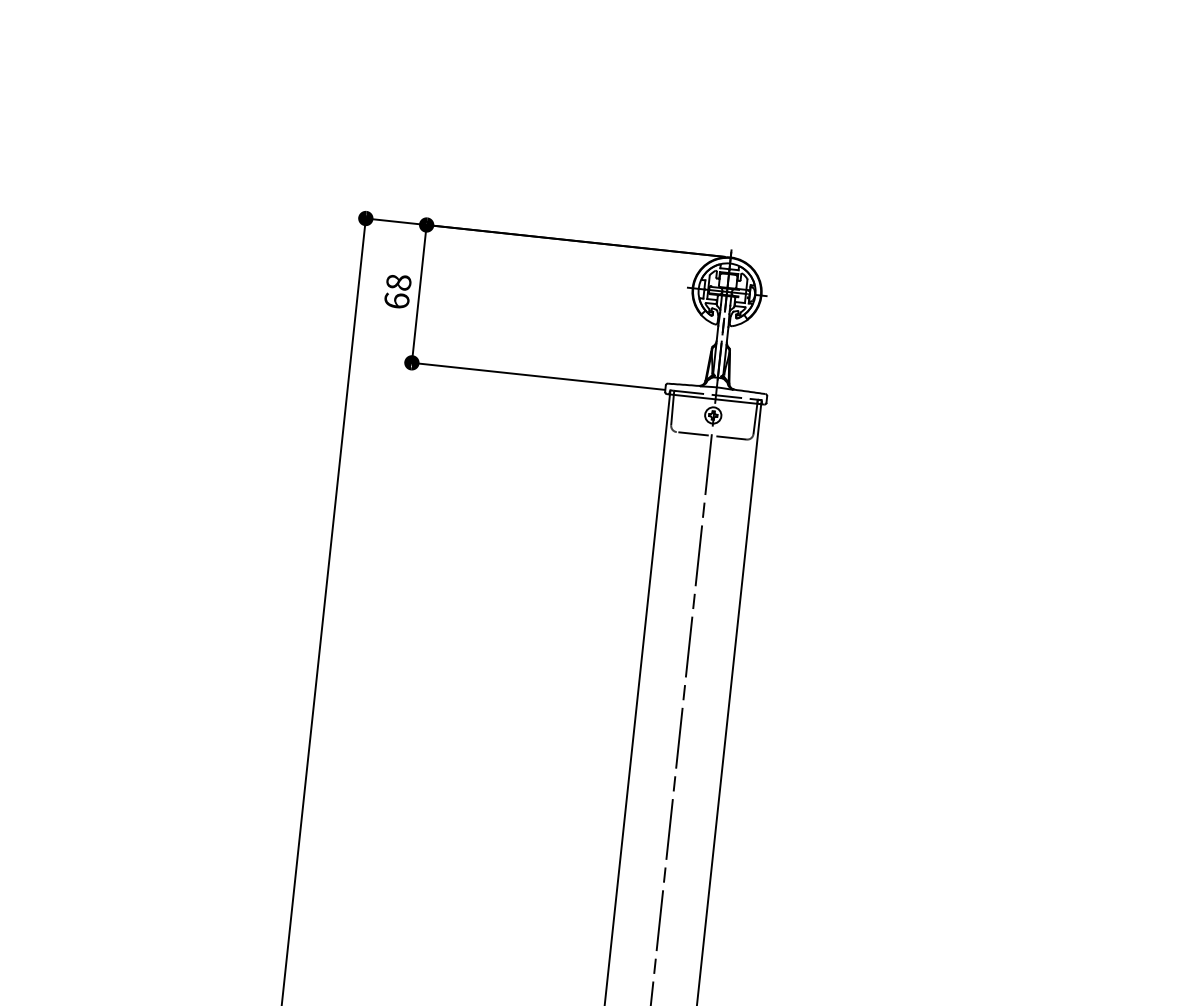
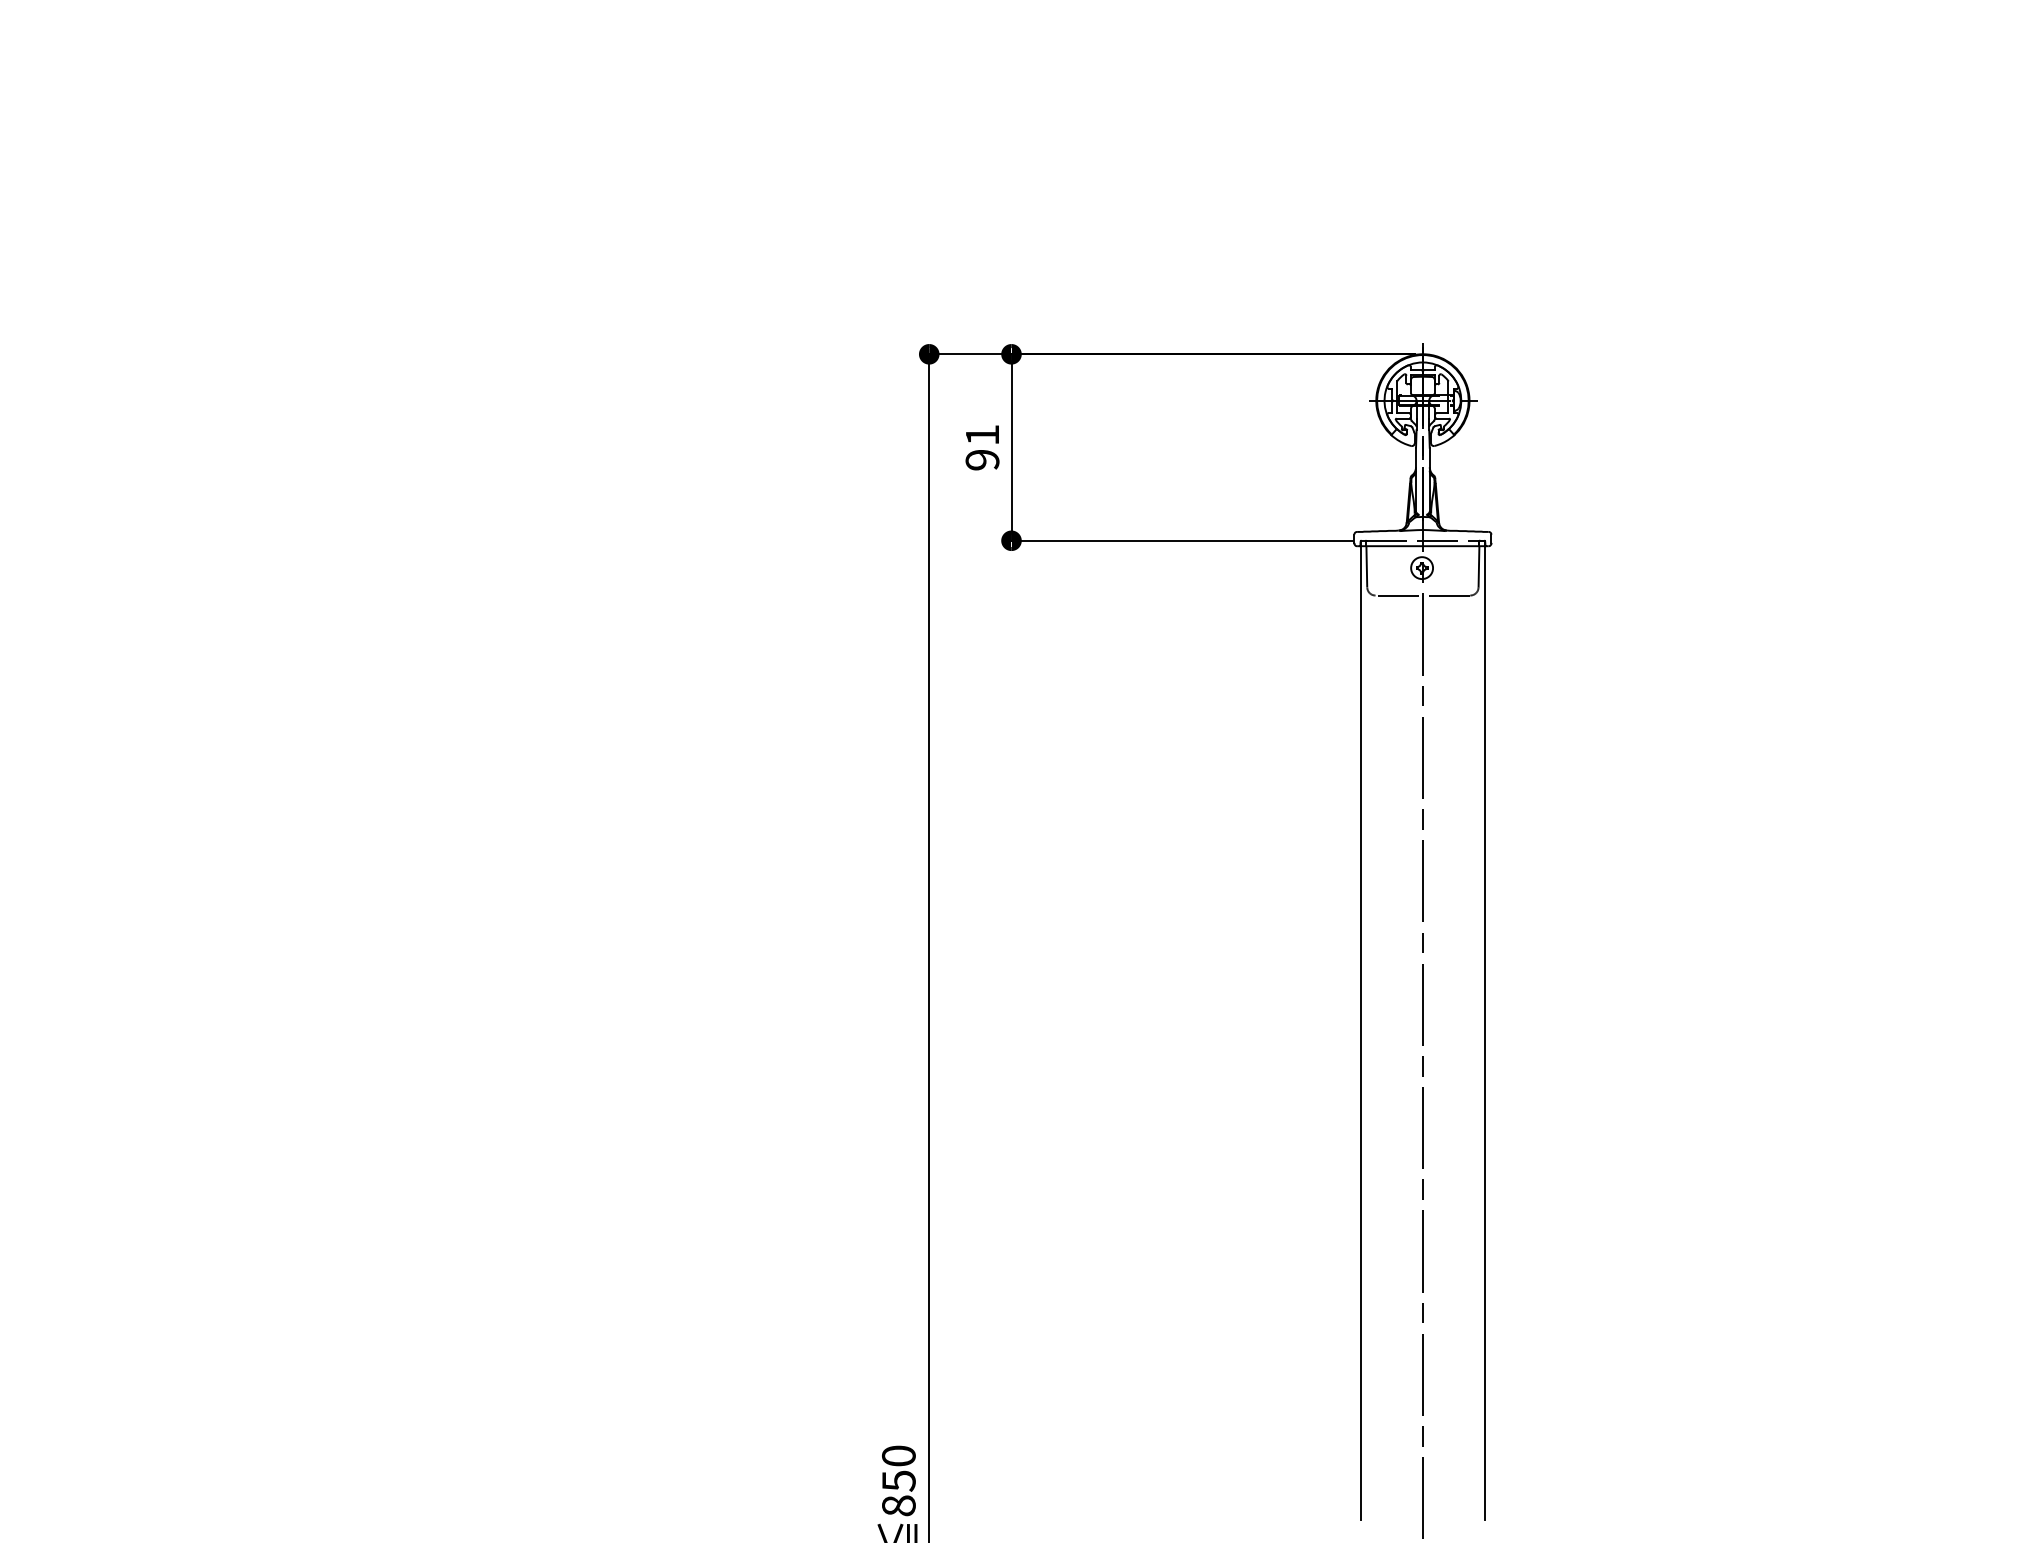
text: (397, 291) -> (982, 447), 68 -> 91

